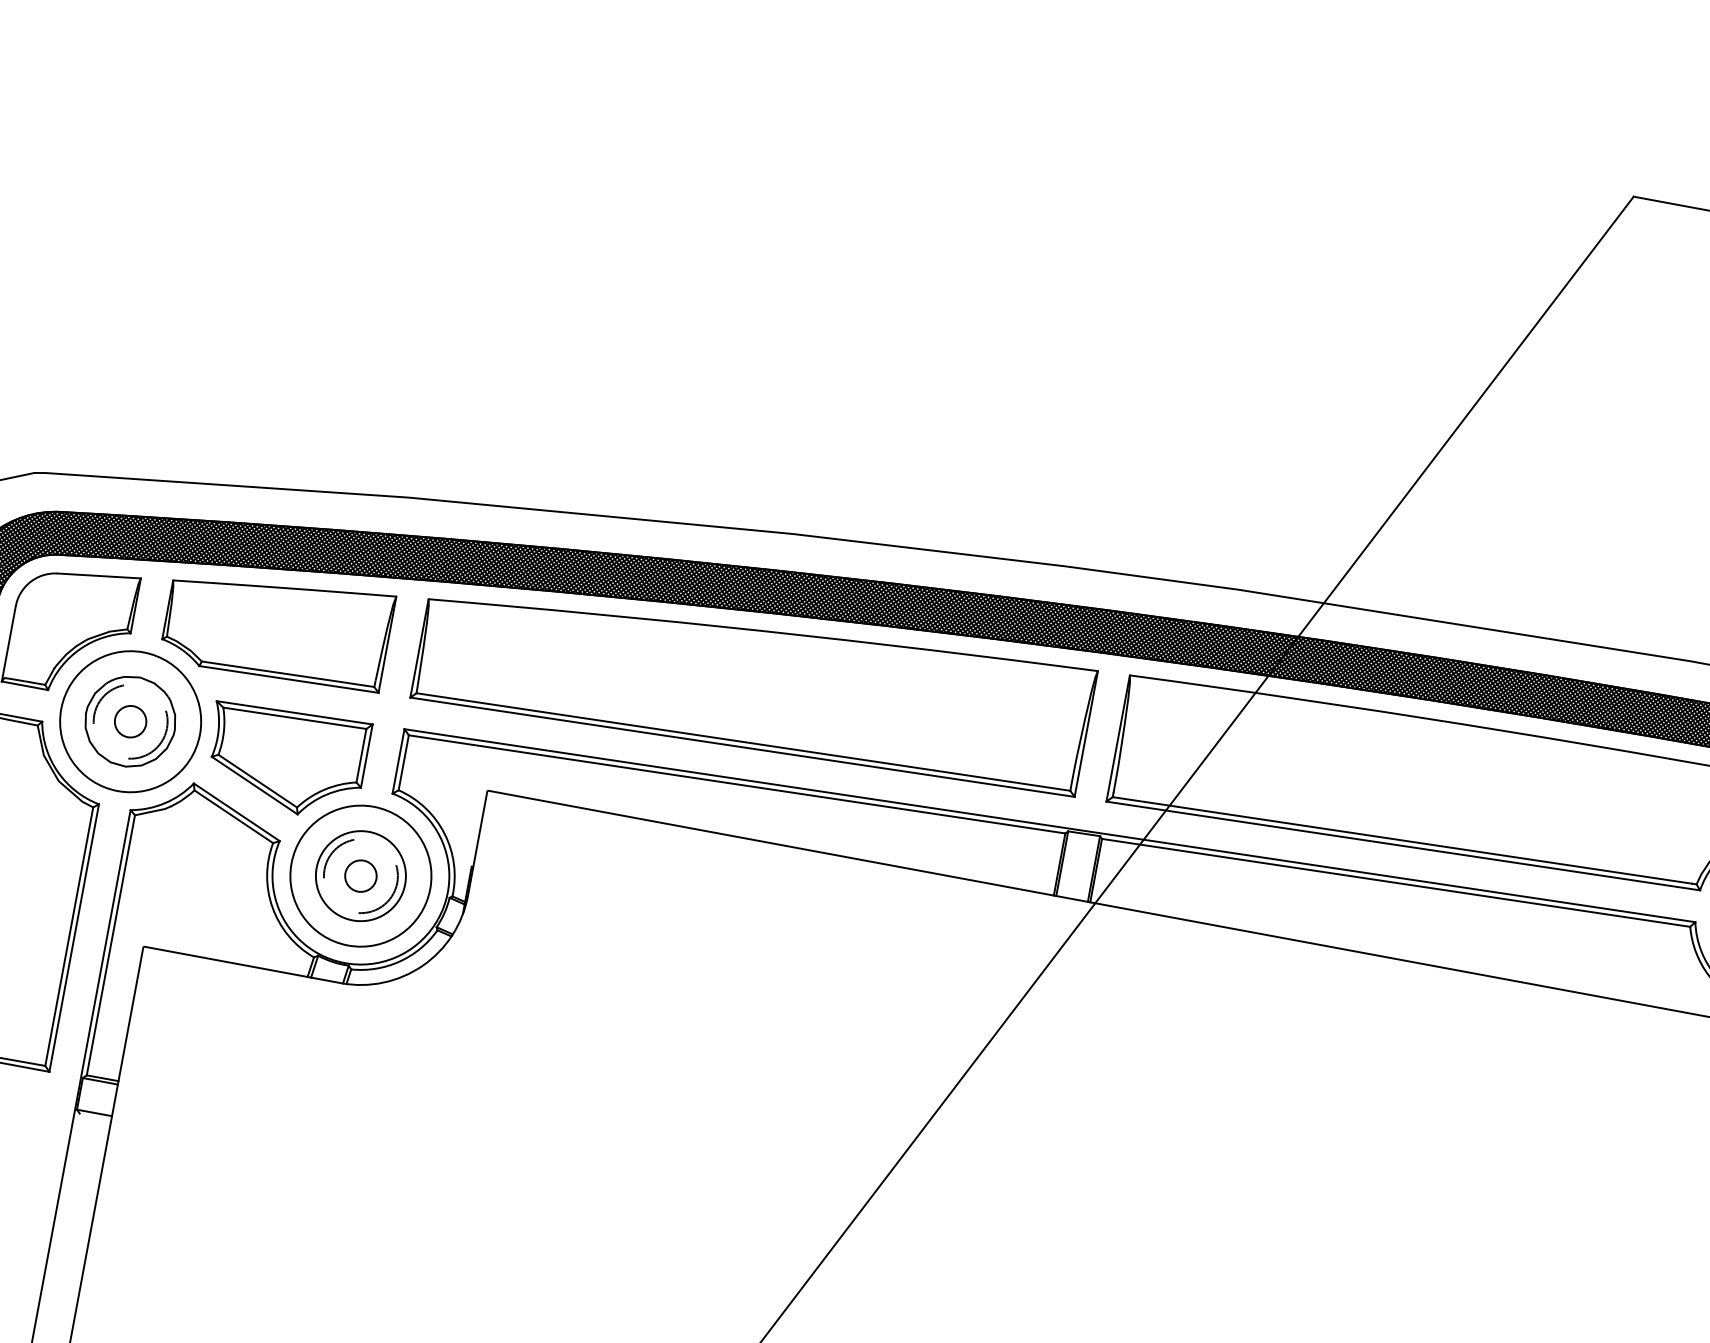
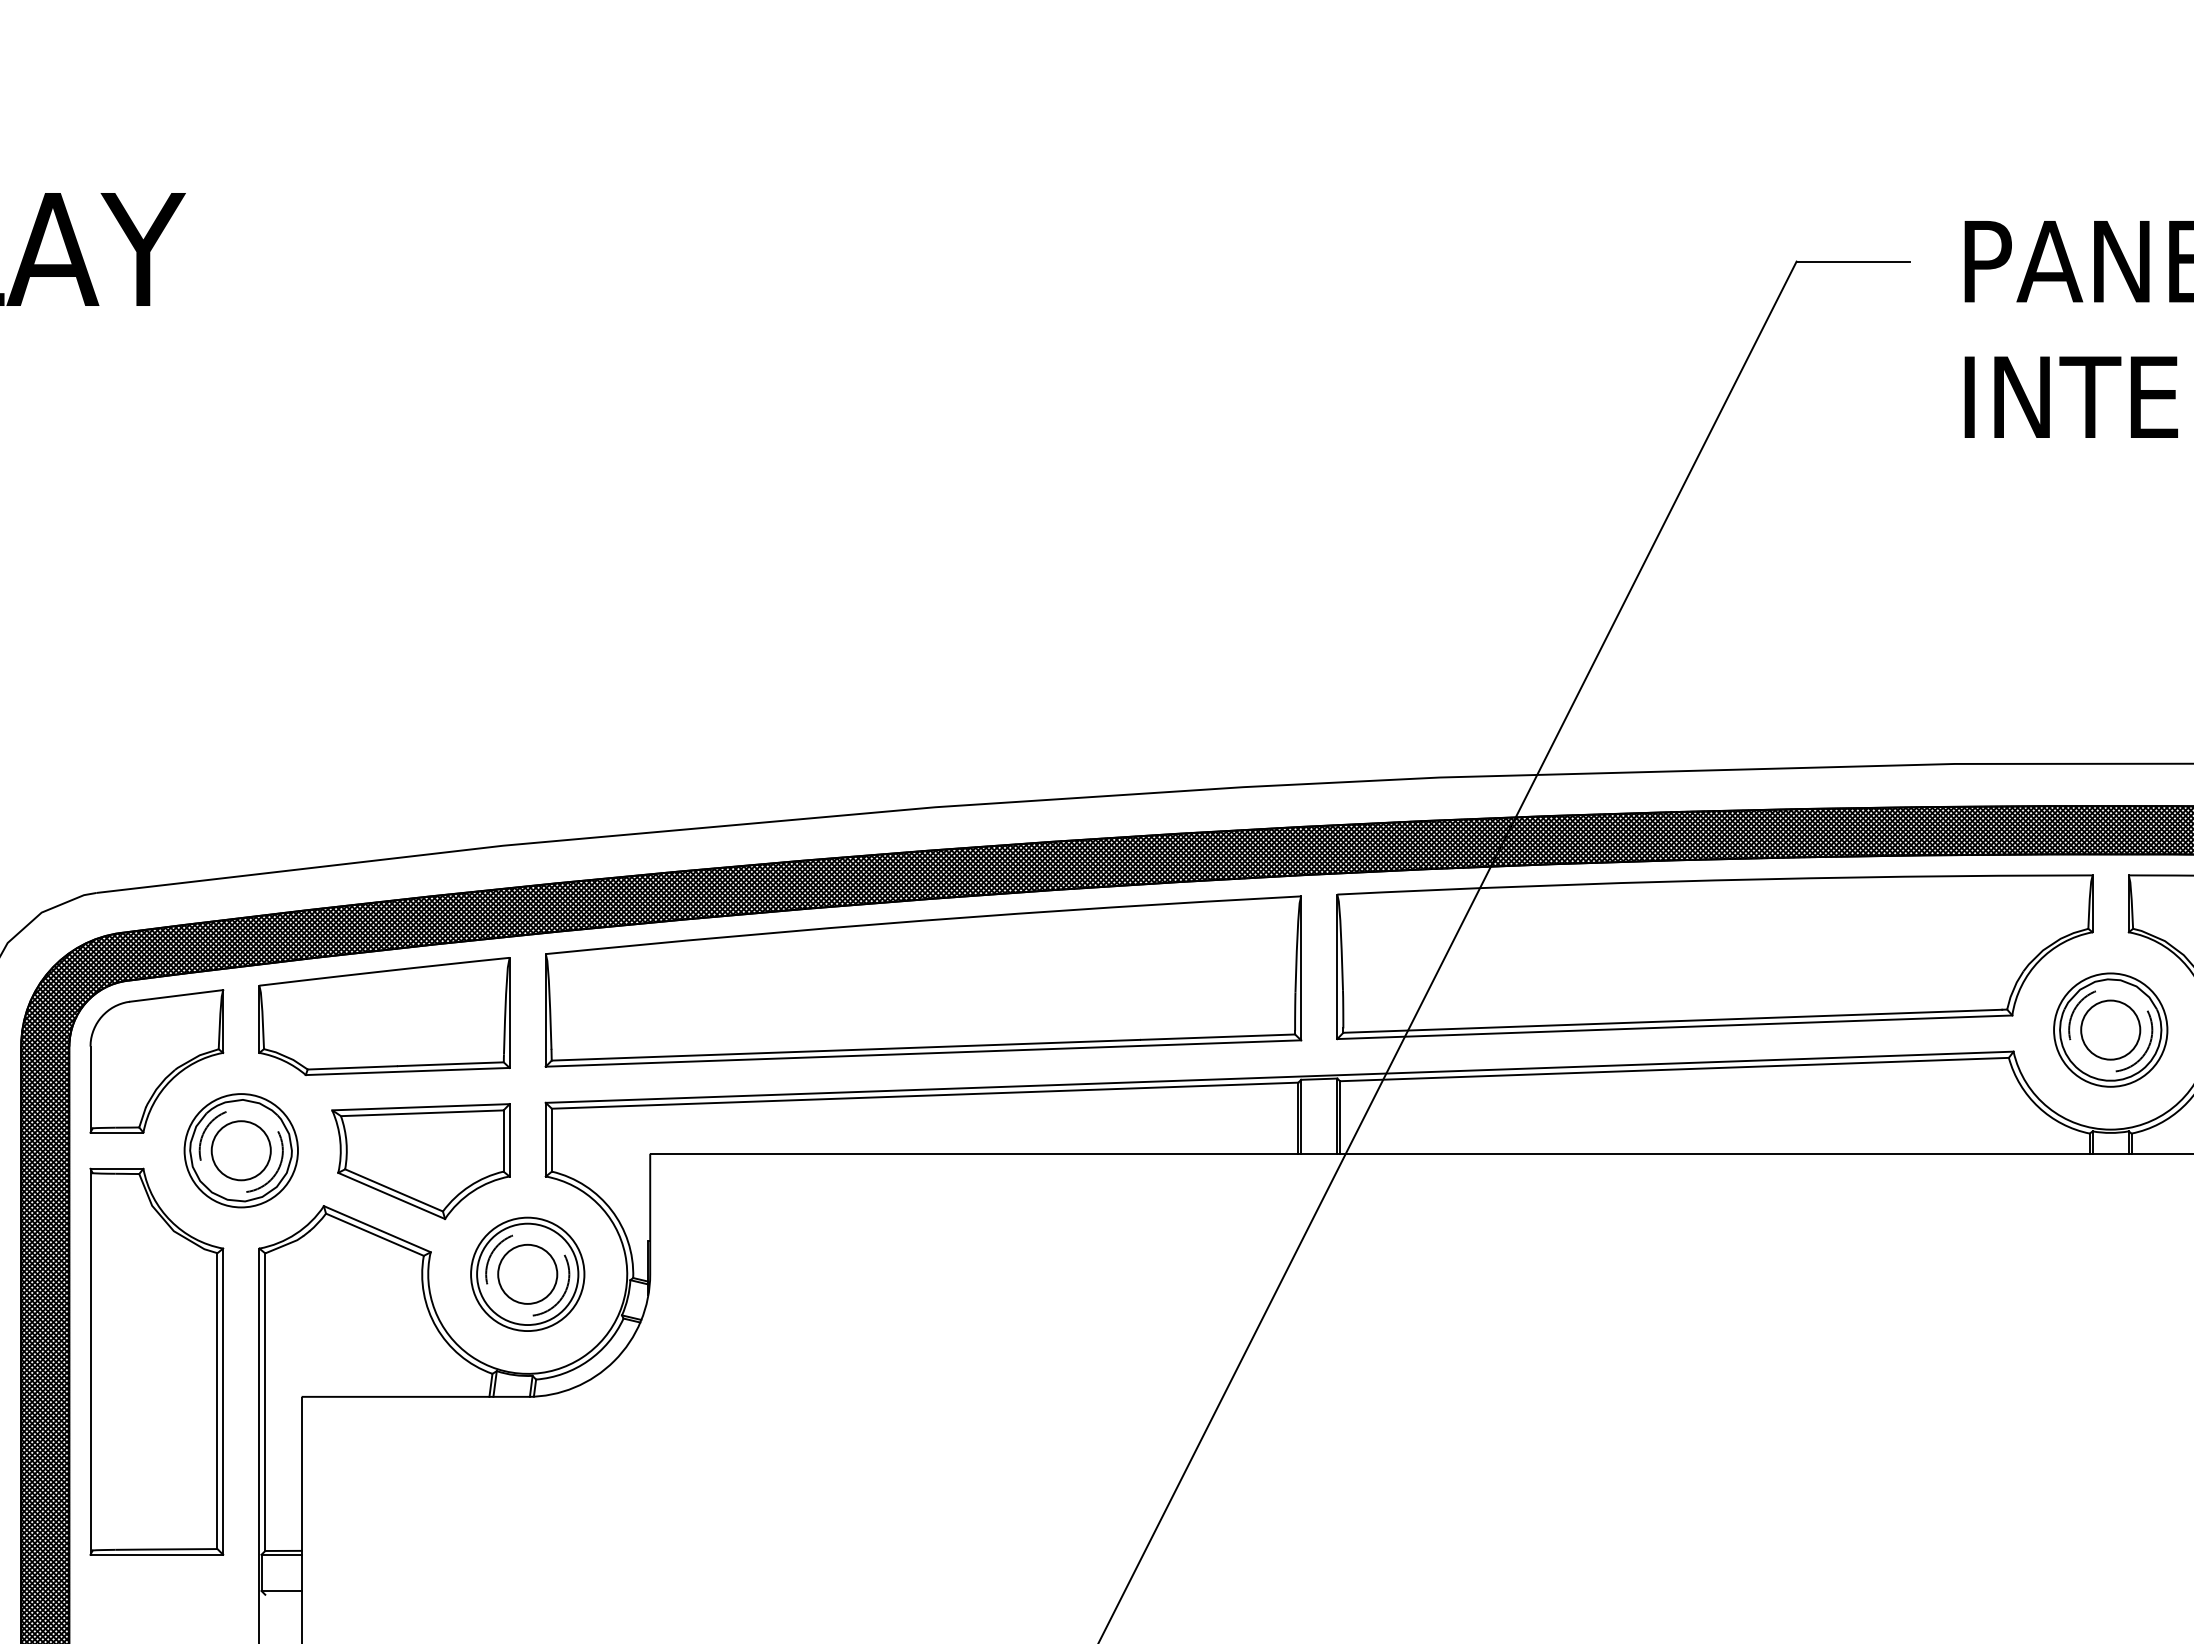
circle: (129, 721) -> (240, 1150), size x0.71
circle: (129, 721) -> (240, 1150), size x1.67
circle: (360, 875) -> (527, 1273), size x1.67
circle: (360, 876) -> (527, 1274), size x0.71

